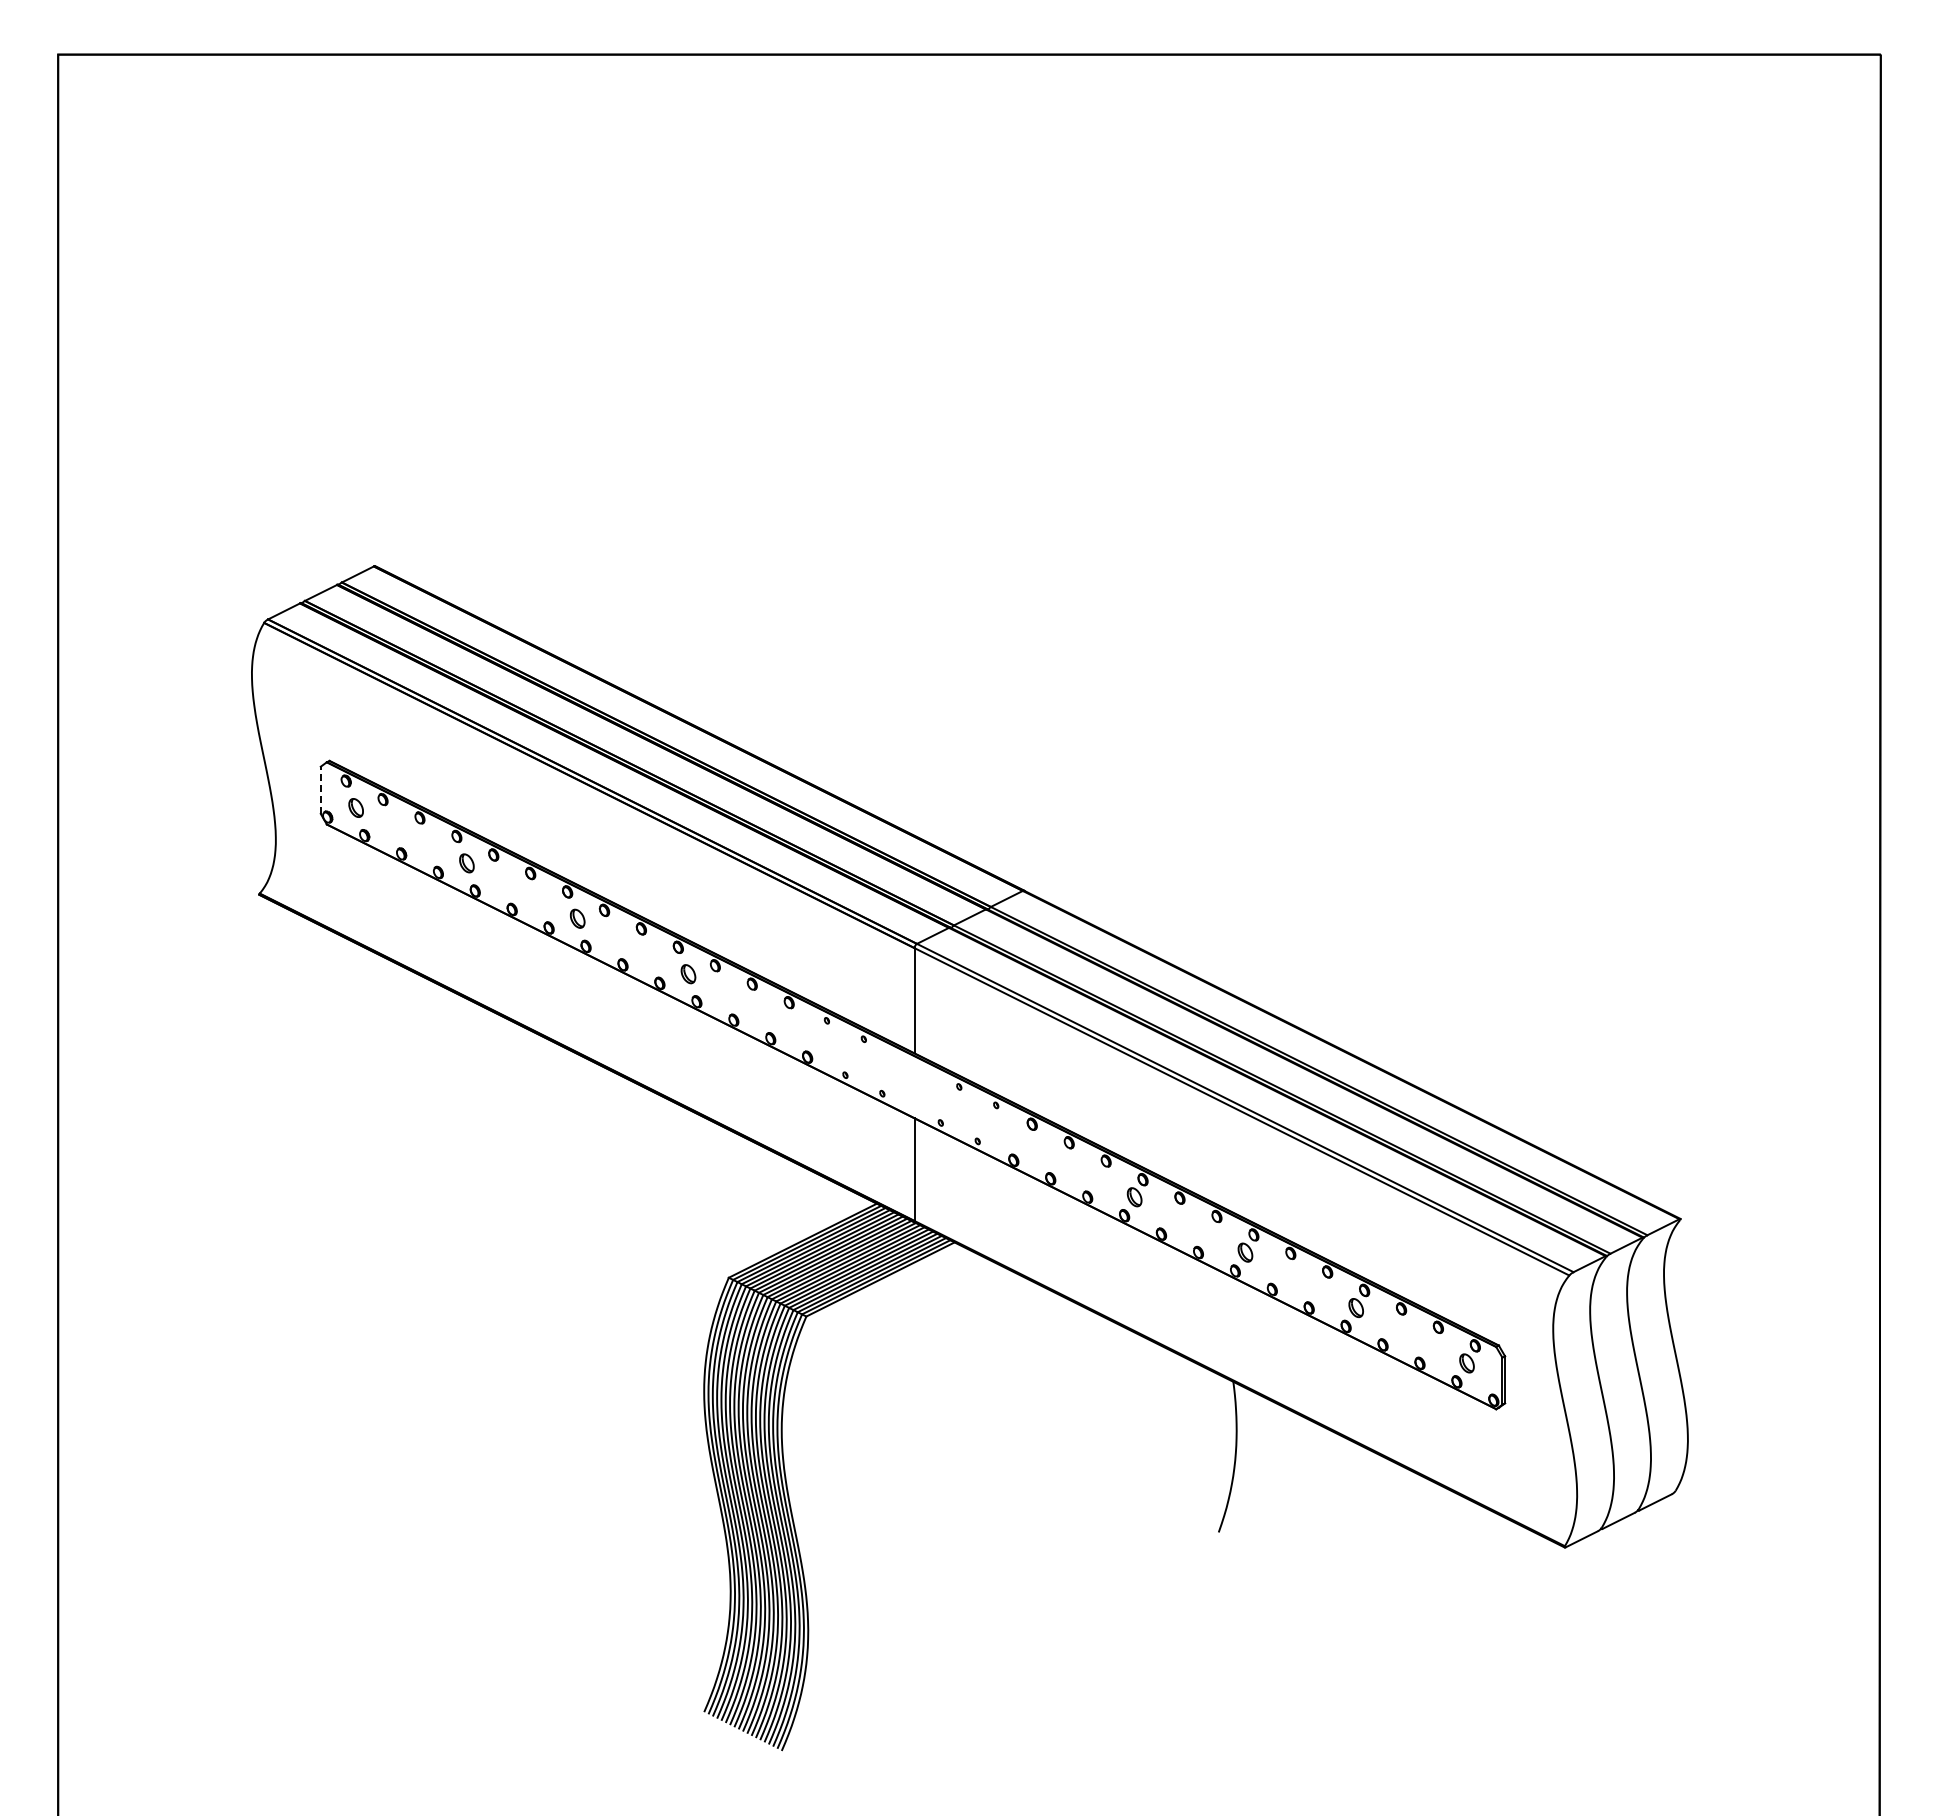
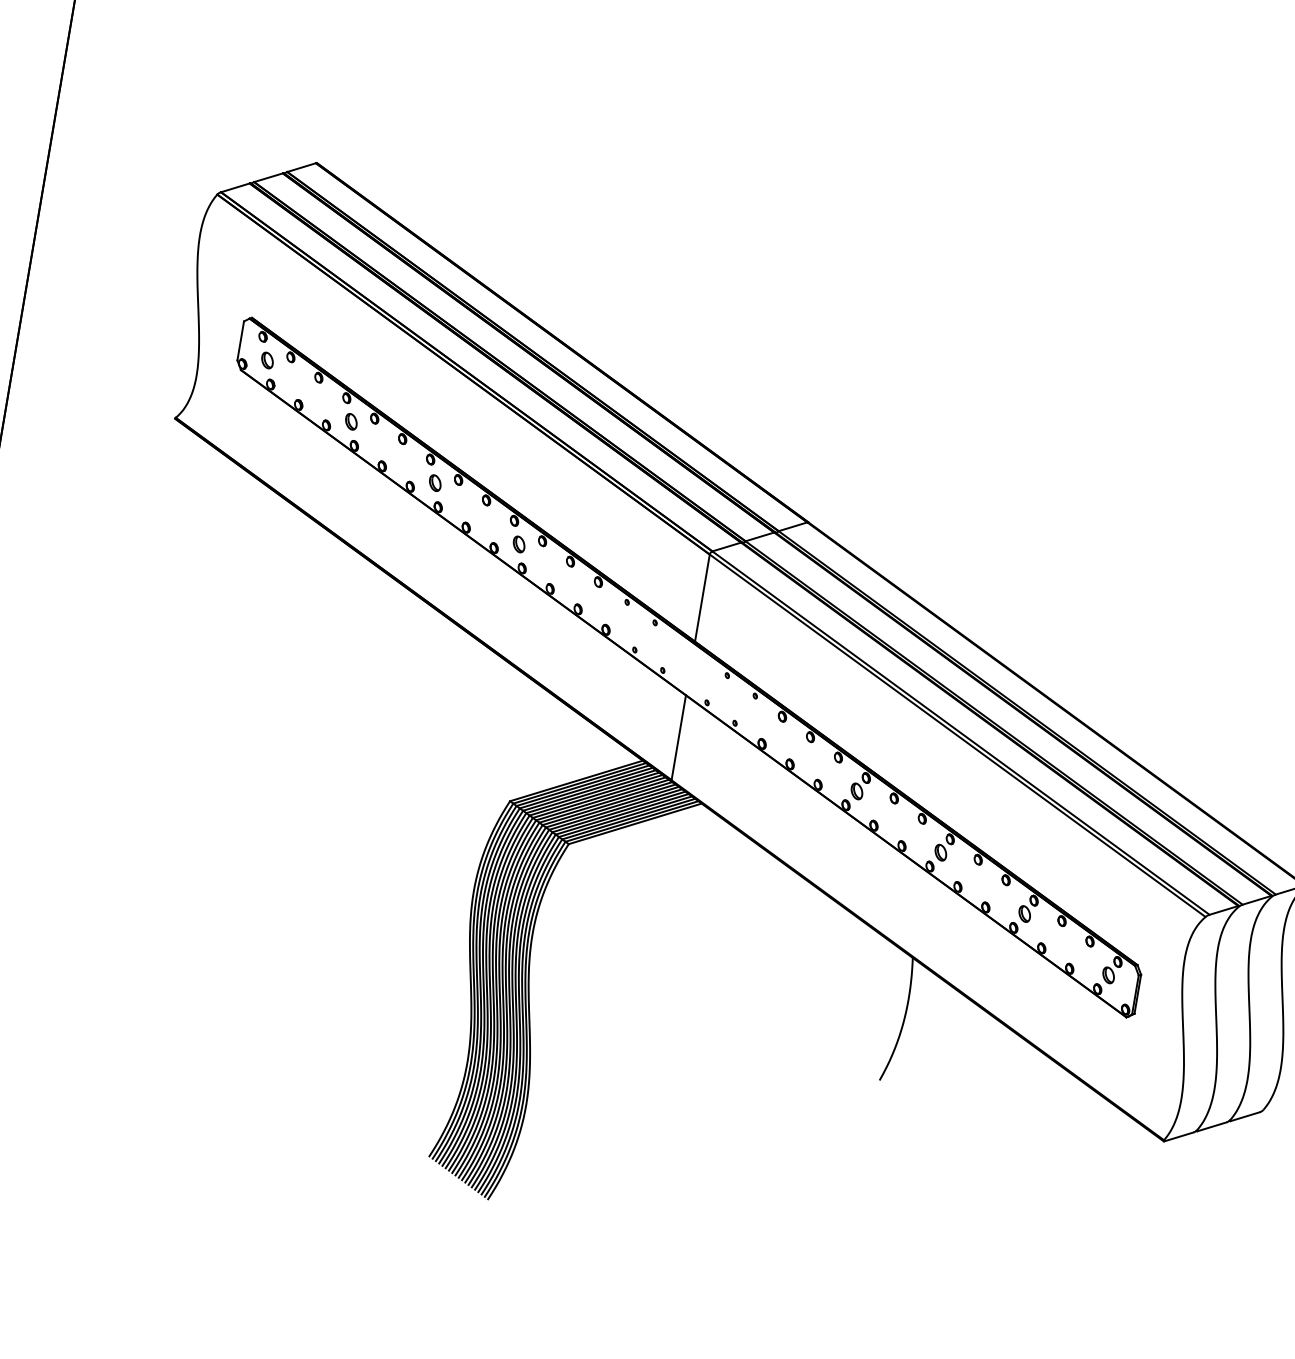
line: (320, 790) -> (240, 341), dashed -> solid

